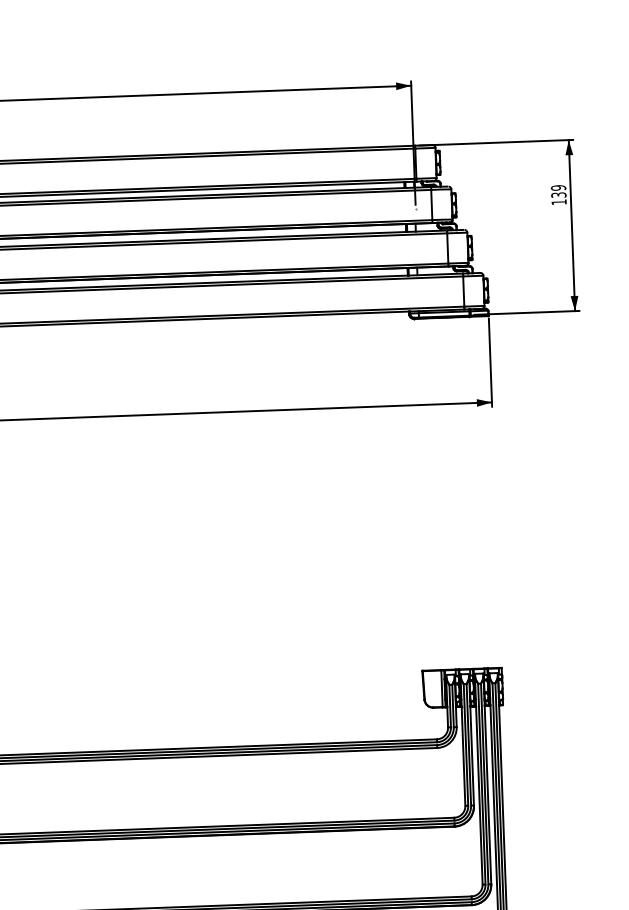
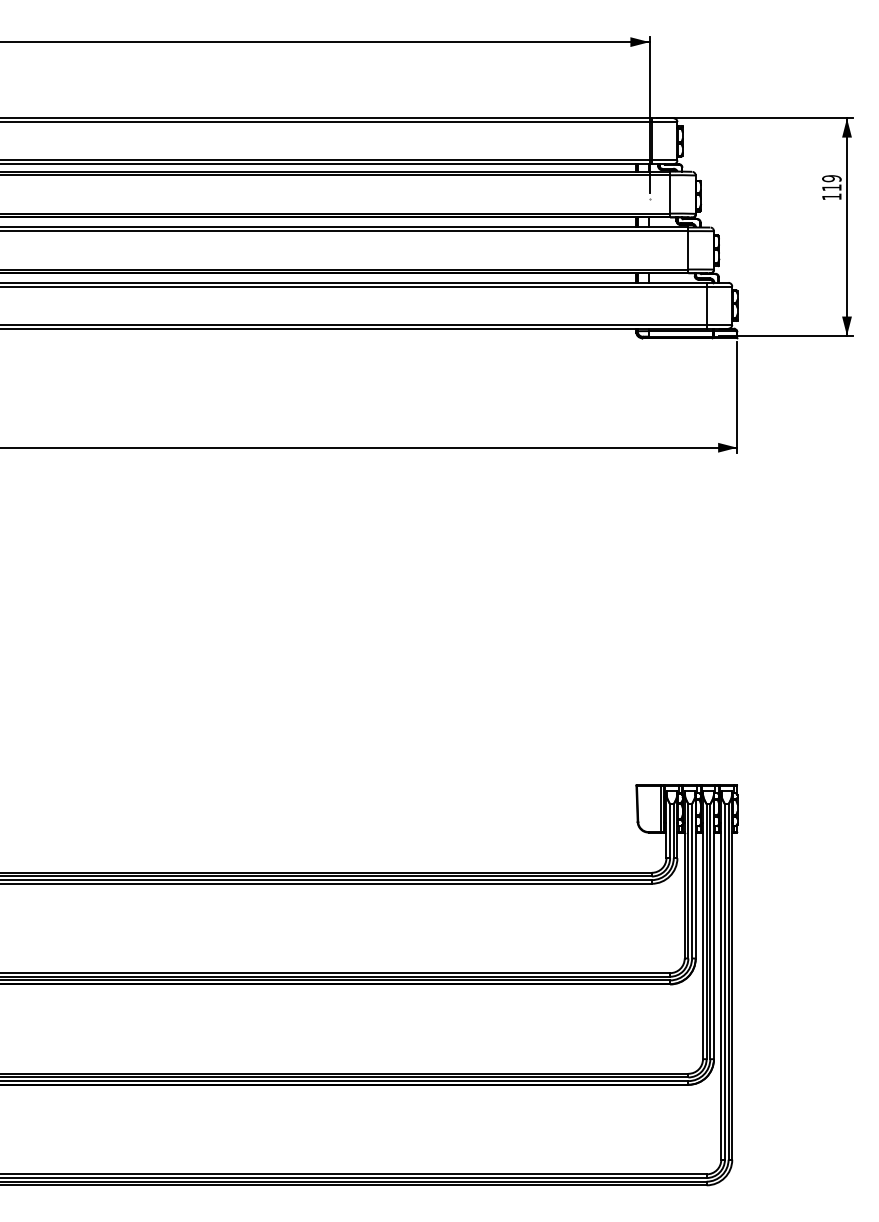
text: (558, 194) -> (831, 187), 139 -> 119

